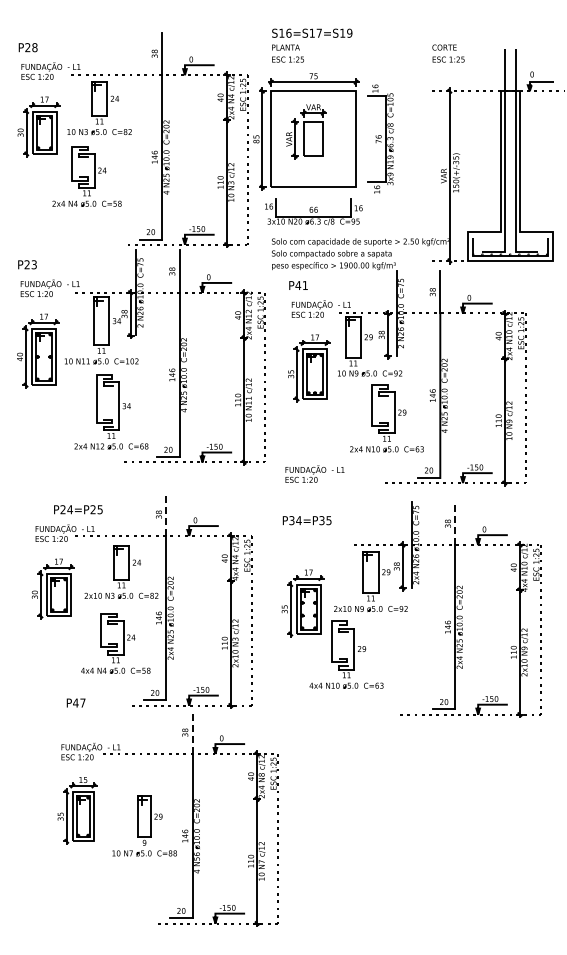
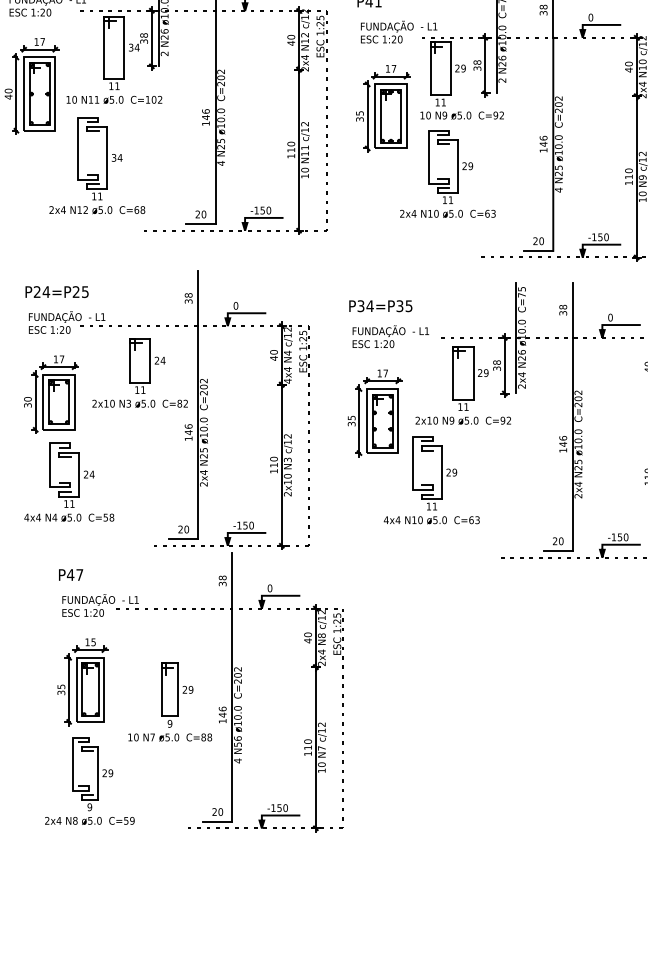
part: (118, 411) -> (106, 164), moved
part: (386, 418) -> (447, 173), moved
text: (314, 473) -> (390, 335), moved
text: (78, 509) -> (57, 291), moved
line: (166, 514) -> (198, 298), dashed -> solid
line: (455, 523) -> (572, 309), dashed -> solid
part: (115, 643) -> (68, 482), moved
text: (75, 702) -> (70, 574), moved
line: (192, 732) -> (232, 580), dashed -> solid
part: (82, 886) -> (89, 780), added

